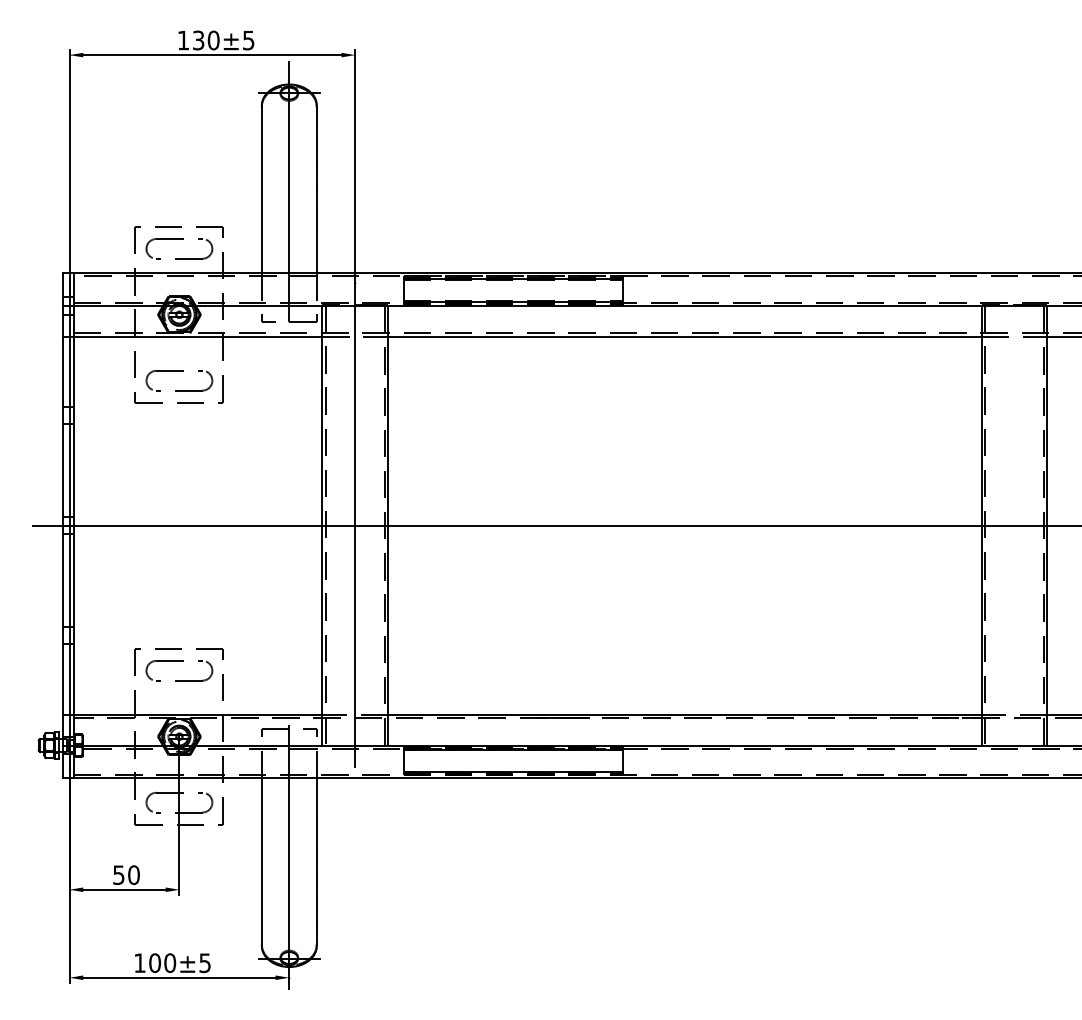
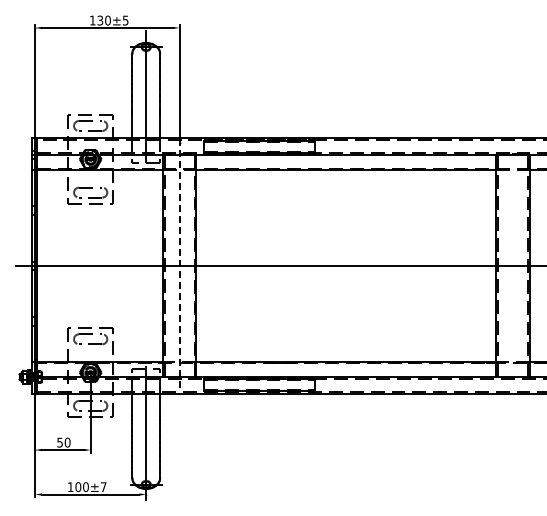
line: (355, 524) -> (179, 265), solid -> dashed
text: (204, 963) -> (103, 487), ±5 -> ±7

